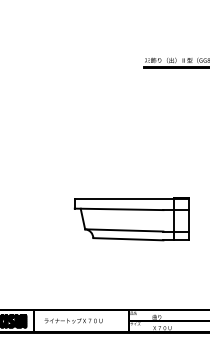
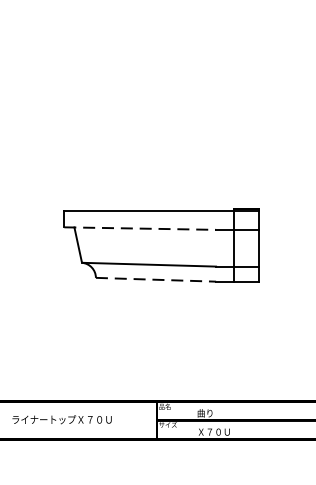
line: (119, 209) -> (140, 228), solid -> dashed
line: (128, 239) -> (156, 280), solid -> dashed

